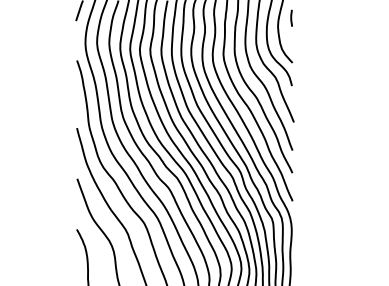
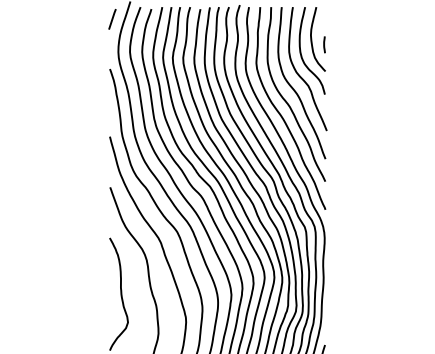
line: (291, 17) -> (324, 44), moved

